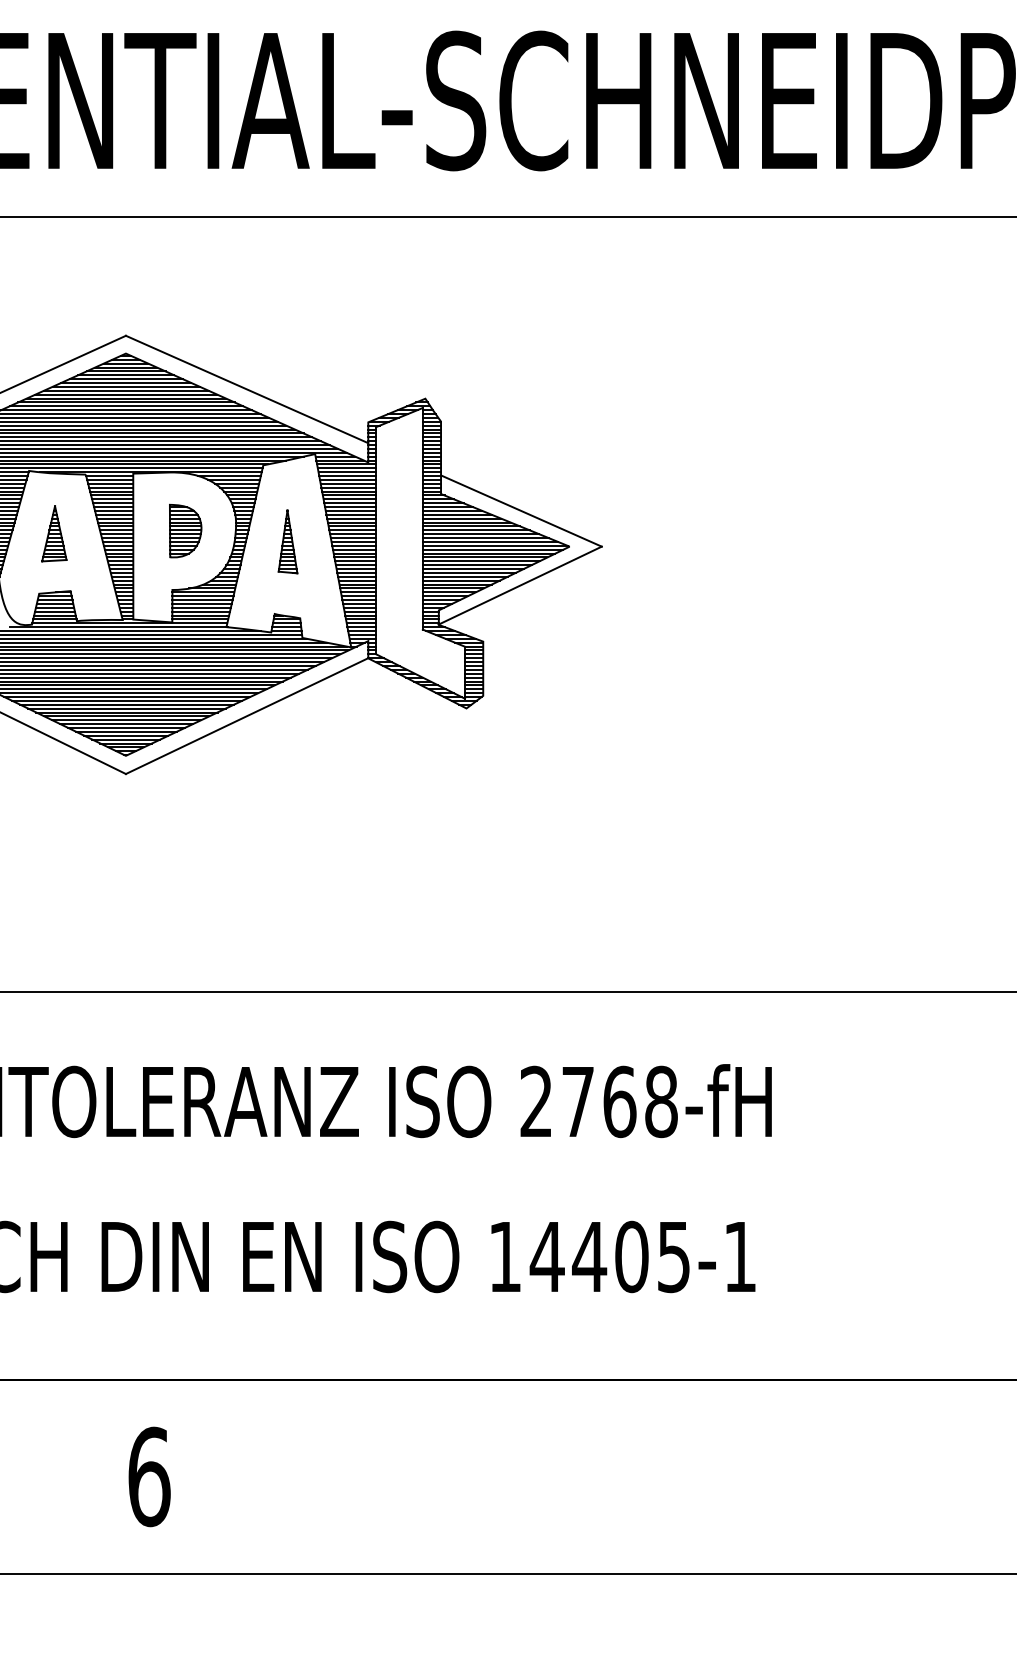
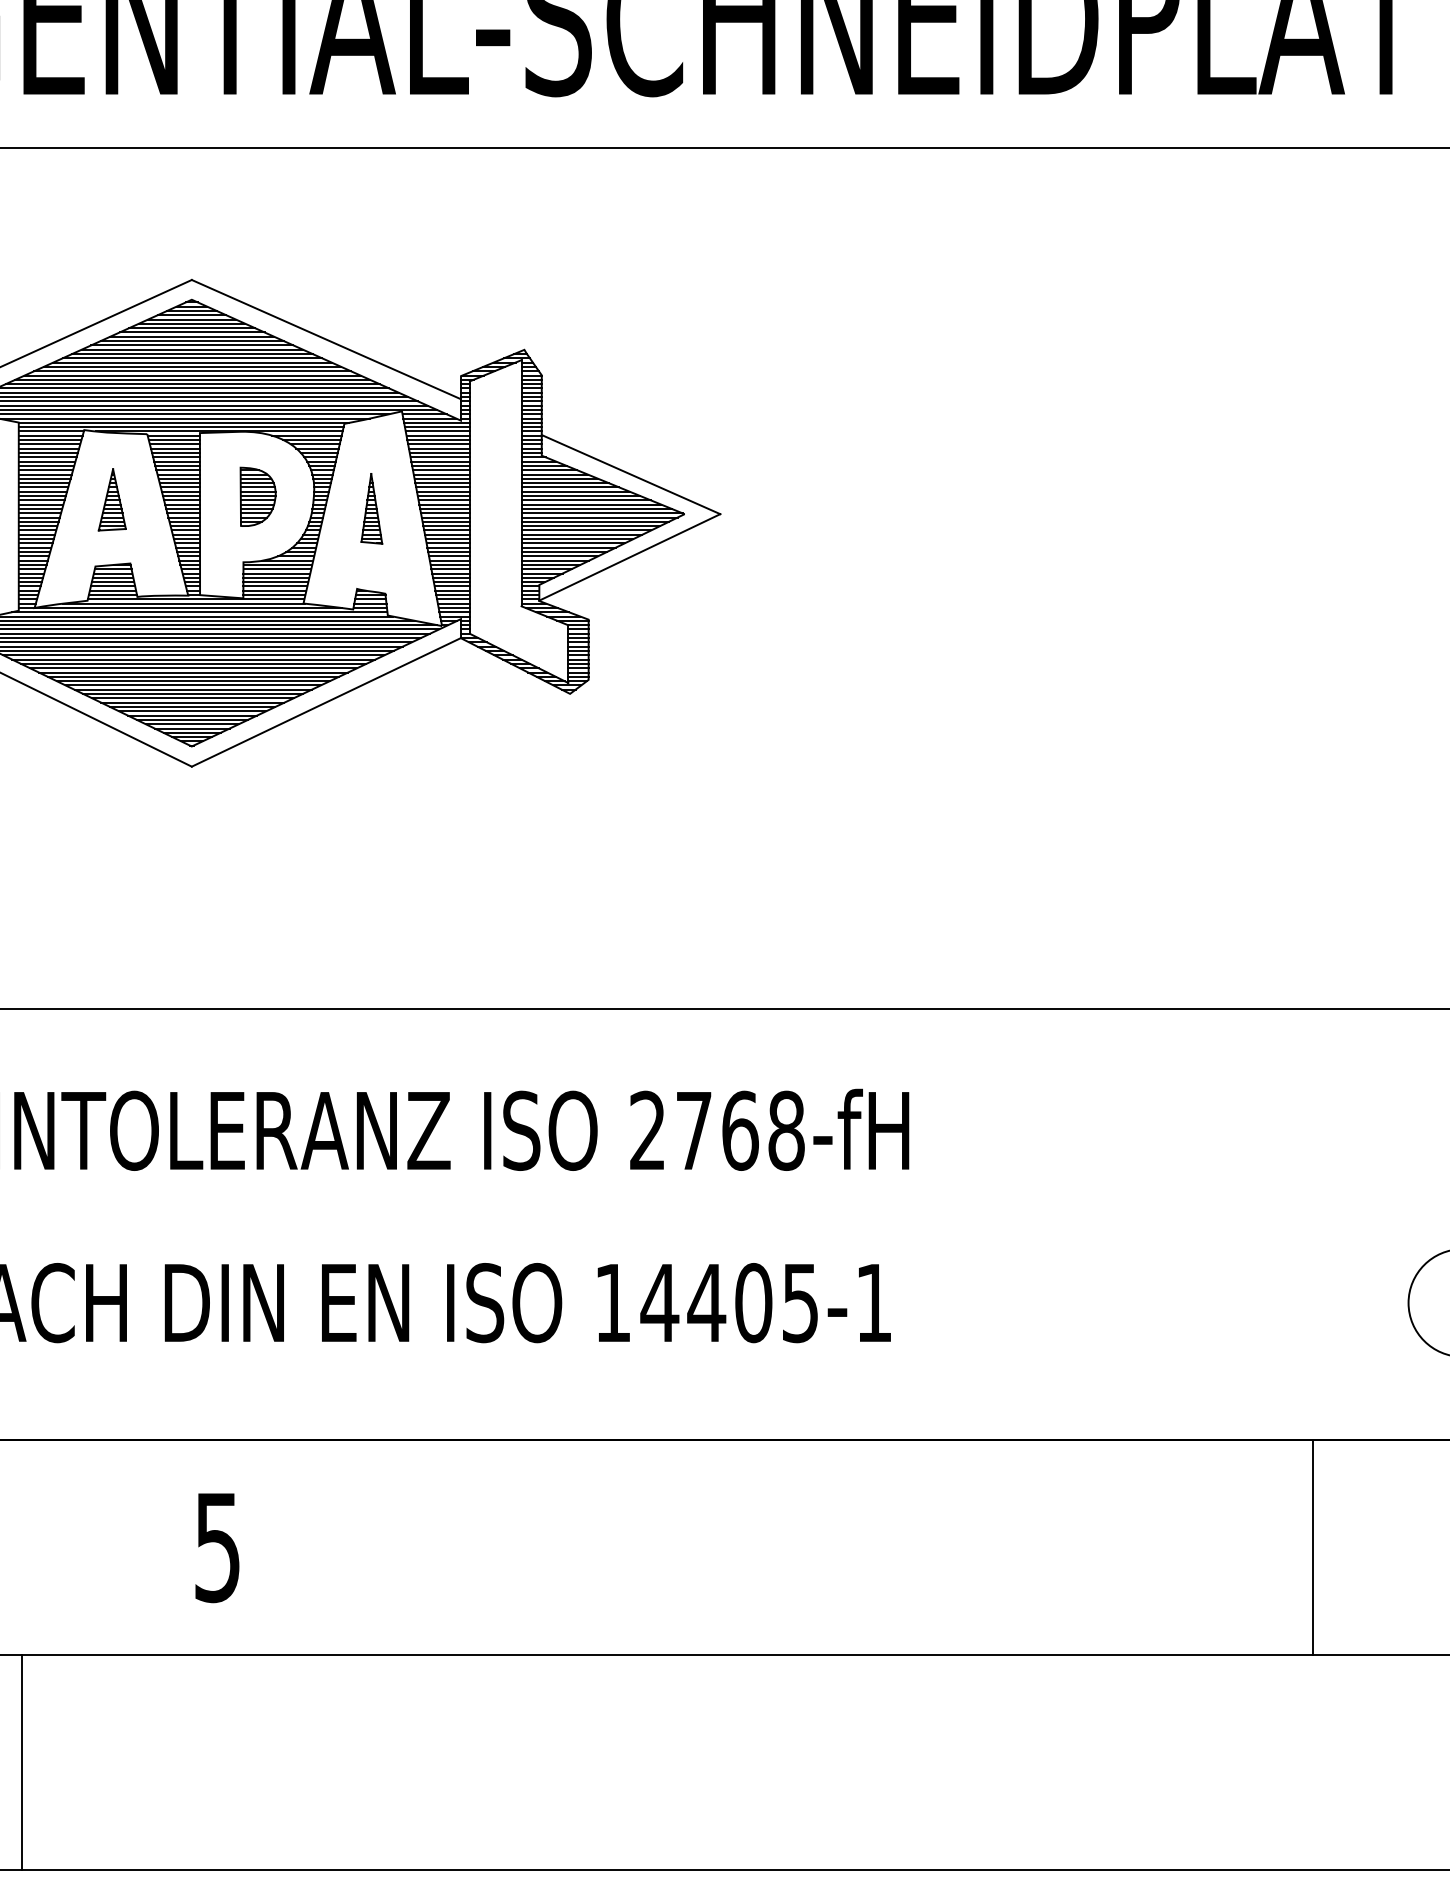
text: (149, 1477) -> (217, 1547), 6 -> 5

